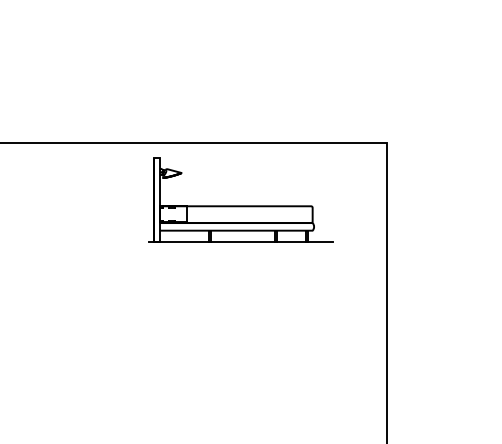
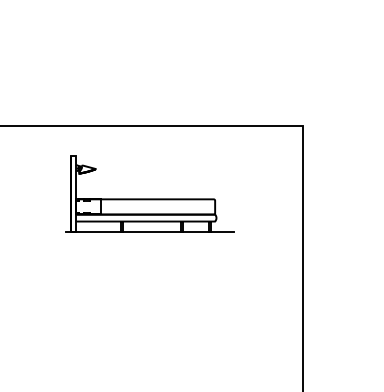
part: (240, 199) -> (149, 193), moved

